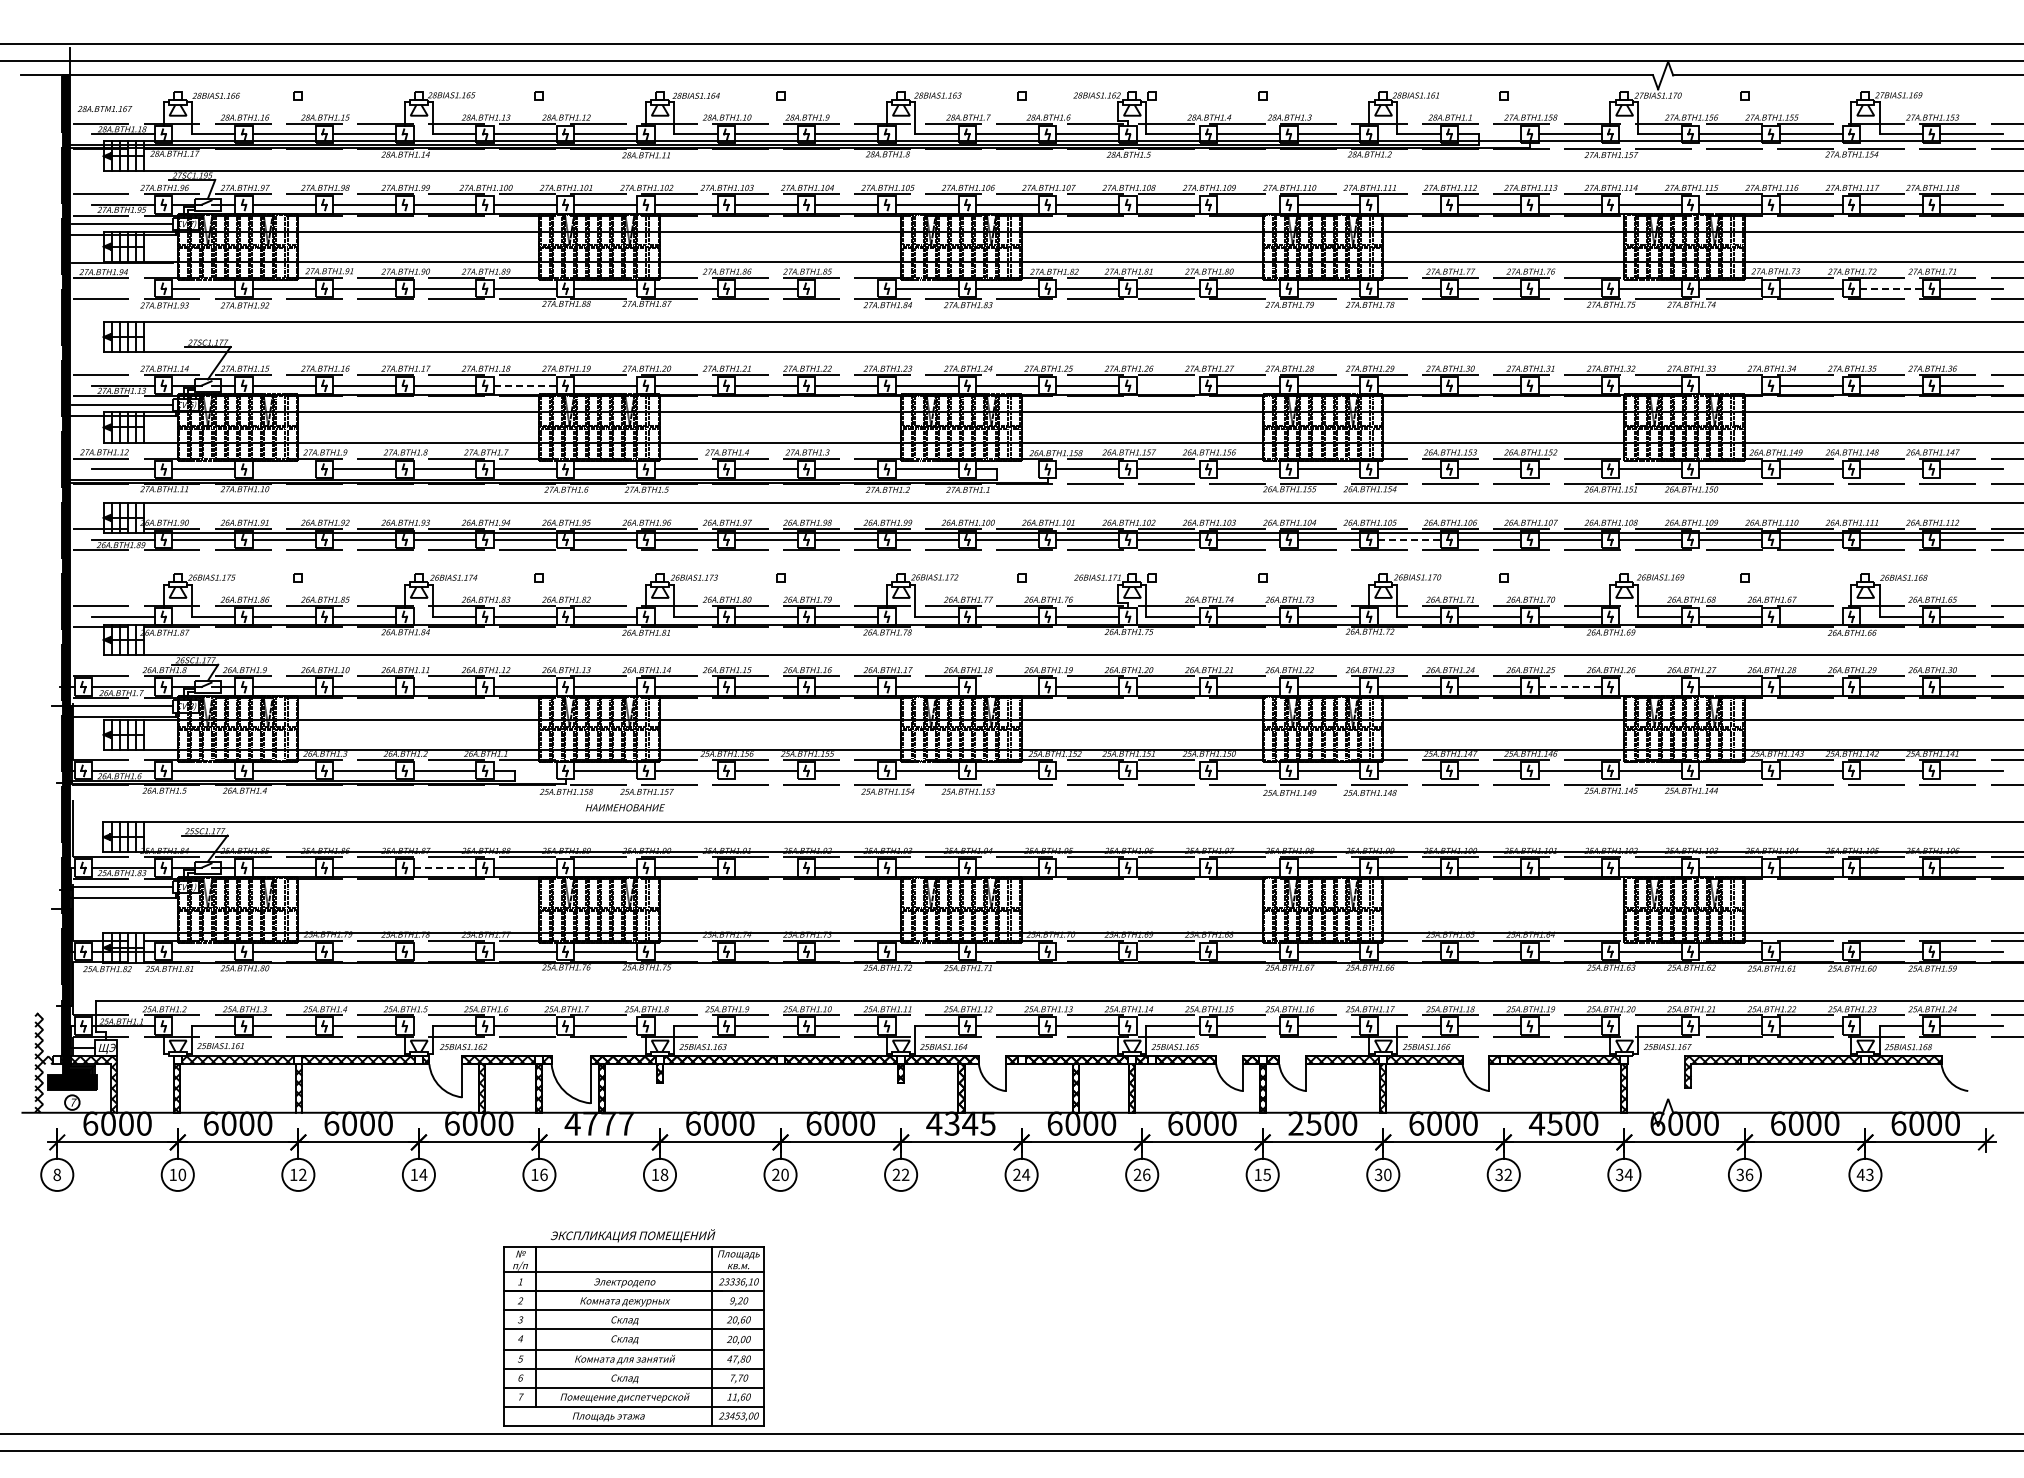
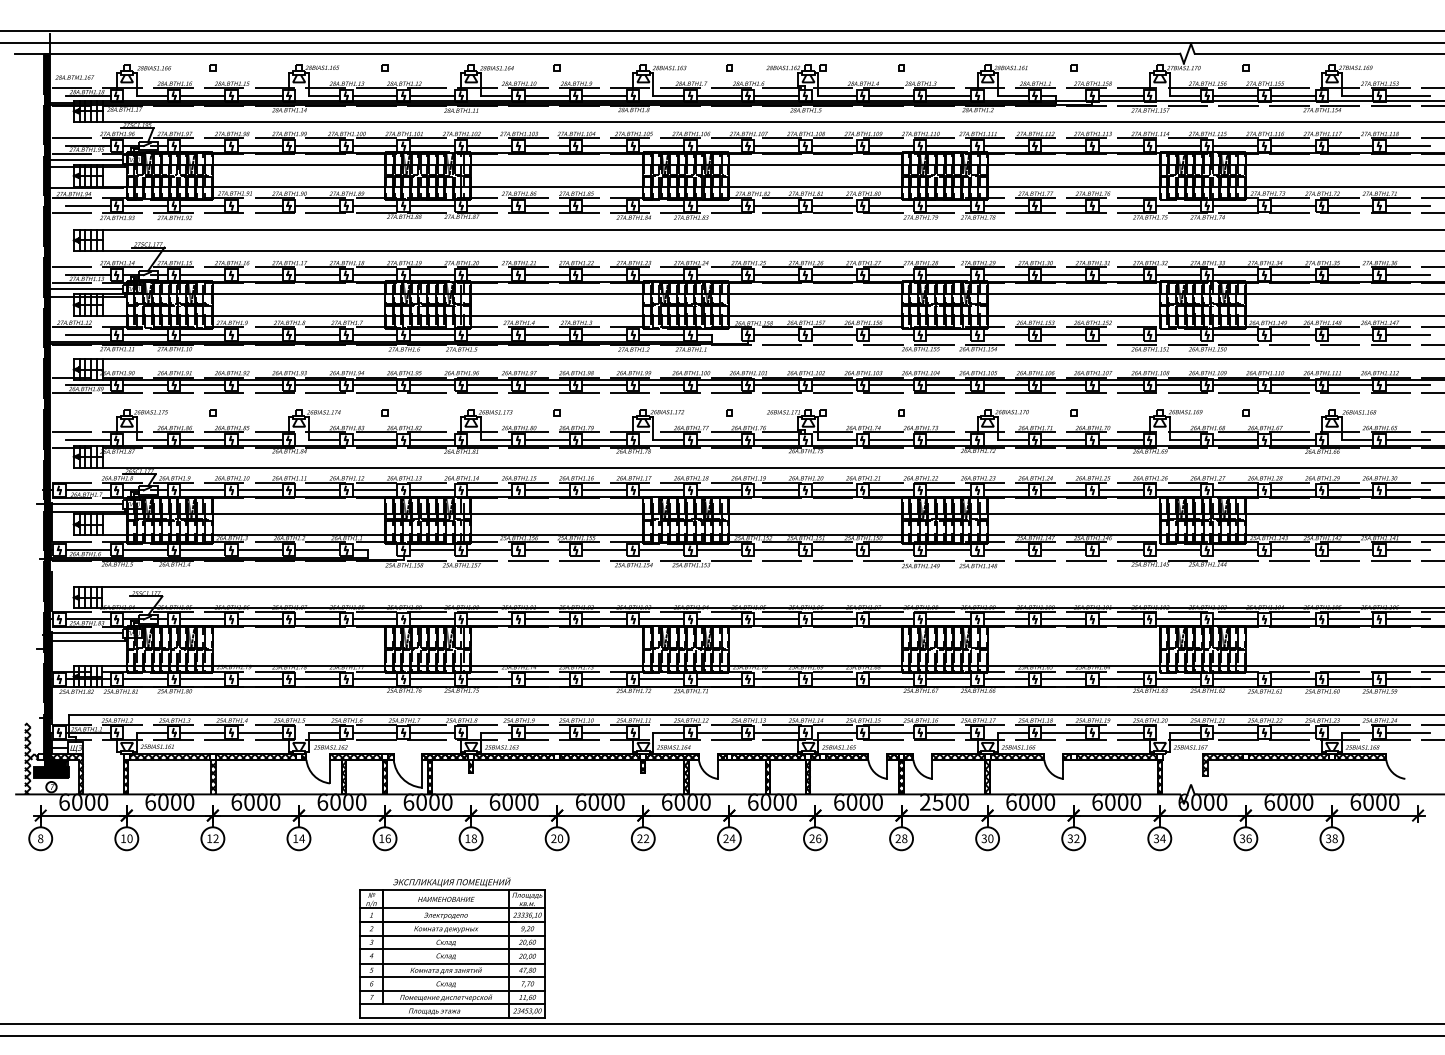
line: (1248, 204) -> (891, 145), added
line: (1408, 204) -> (1005, 145), added
line: (123, 288) -> (88, 205), added
line: (846, 288) -> (604, 205), added
line: (1892, 288) -> (1351, 205), dashed -> solid
line: (525, 385) -> (375, 275), dashed -> solid
line: (1167, 385) -> (833, 275), added
line: (1730, 385) -> (1235, 275), added
line: (283, 469) -> (202, 335), added
line: (1409, 539) -> (1006, 385), dashed -> solid
line: (1810, 616) -> (1292, 440), added
line: (1007, 686) -> (719, 490), added
line: (1570, 686) -> (1121, 490), dashed -> solid
line: (1649, 686) -> (1177, 490), added
text: (624, 807) -> (445, 899), moved
line: (445, 867) -> (317, 619), dashed -> solid
line: (766, 867) -> (547, 619), added
text: (598, 1123) -> (427, 802), 4777 -> 6000
text: (960, 1123) -> (685, 802), 4345 -> 6000
text: (1545, 1123) -> (1103, 802), 4500 -> 6000
text: (1262, 1174) -> (901, 838), 15 -> 28
text: (1864, 1174) -> (1331, 838), 43 -> 38

